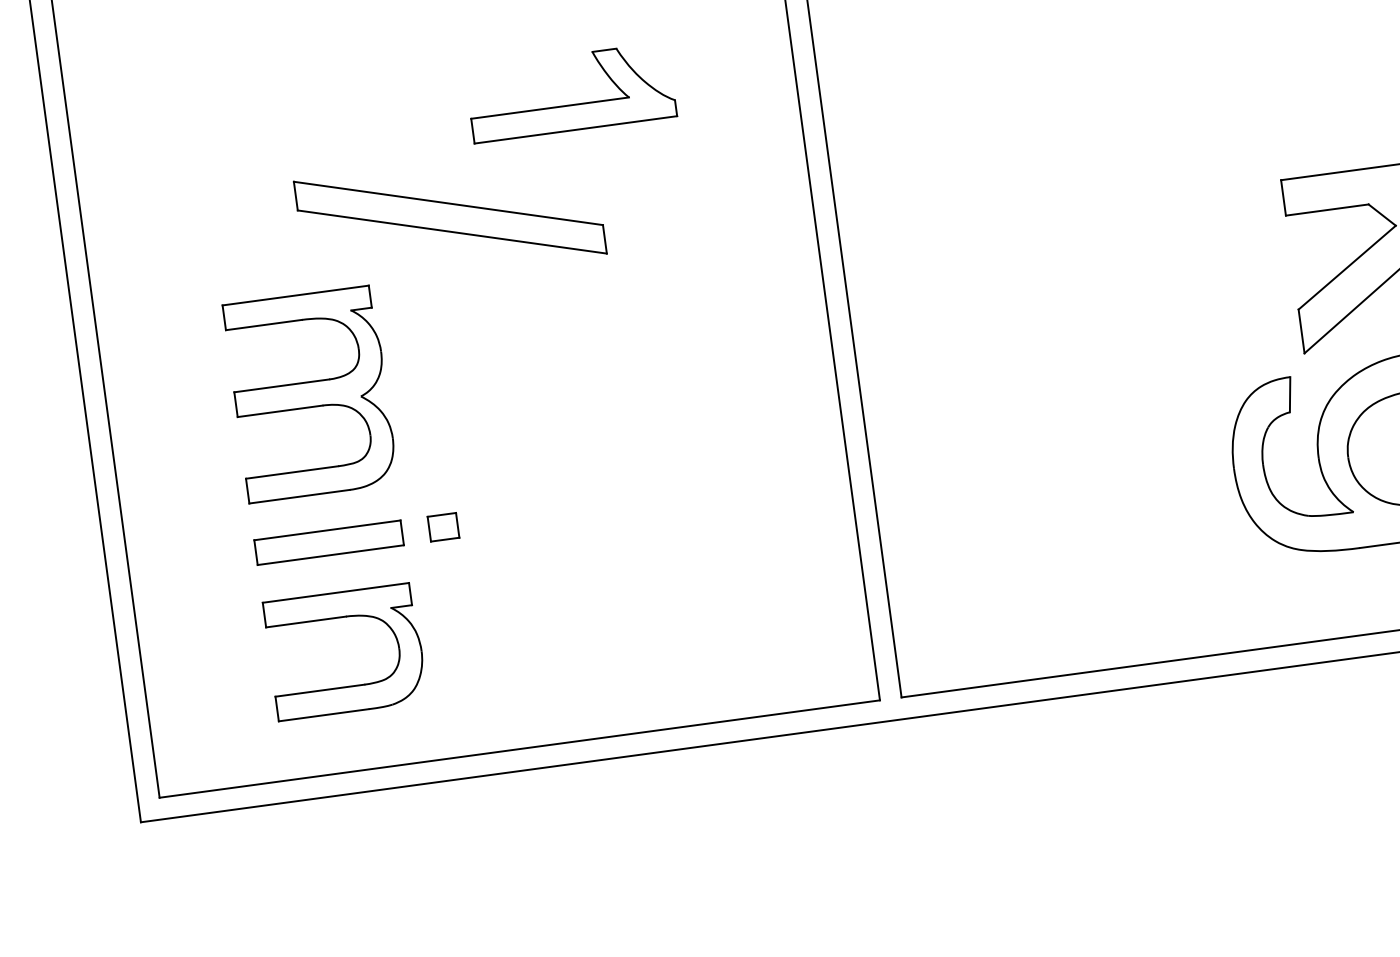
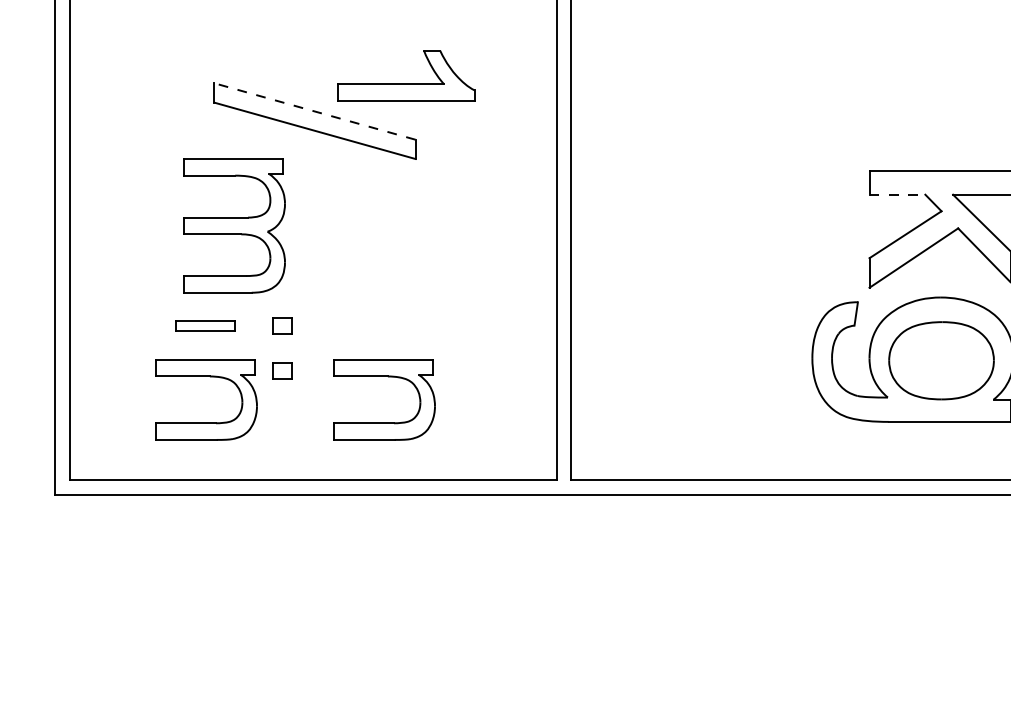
part: (572, 103) -> (406, 83), moved
line: (447, 203) -> (314, 111), solid -> dashed
line: (1327, 209) -> (897, 194), solid -> dashed
part: (310, 393) -> (234, 225), moved
part: (329, 542) -> (205, 325), size x0.6
part: (610, 582) -> (388, 377), added
part: (452, 593) -> (282, 370), added

